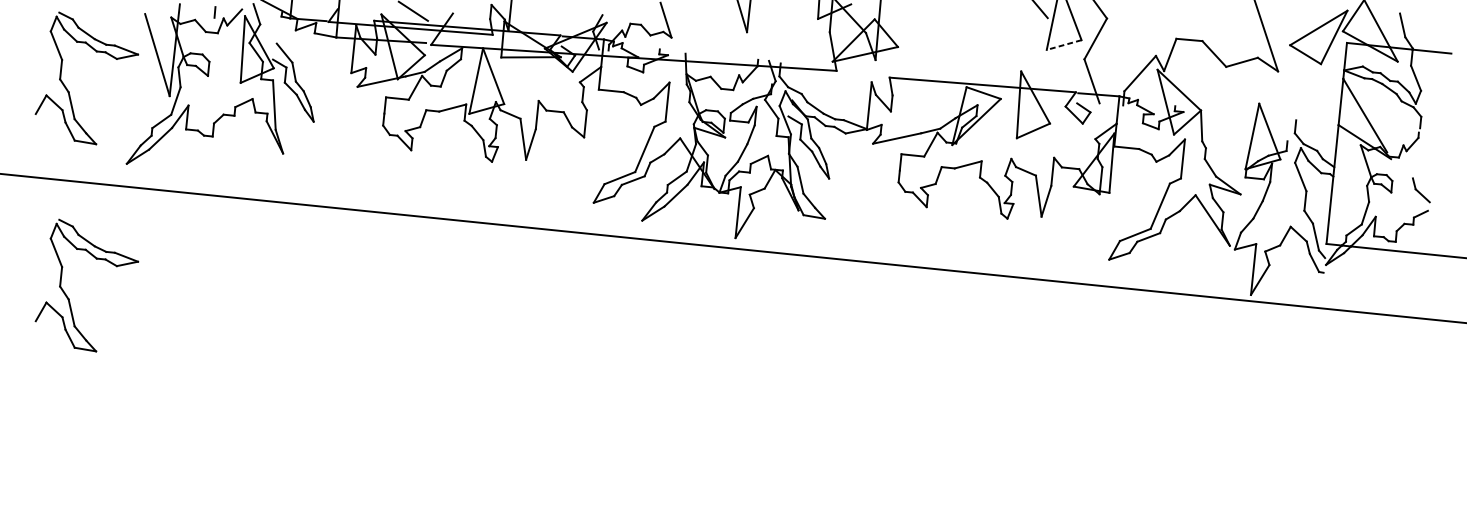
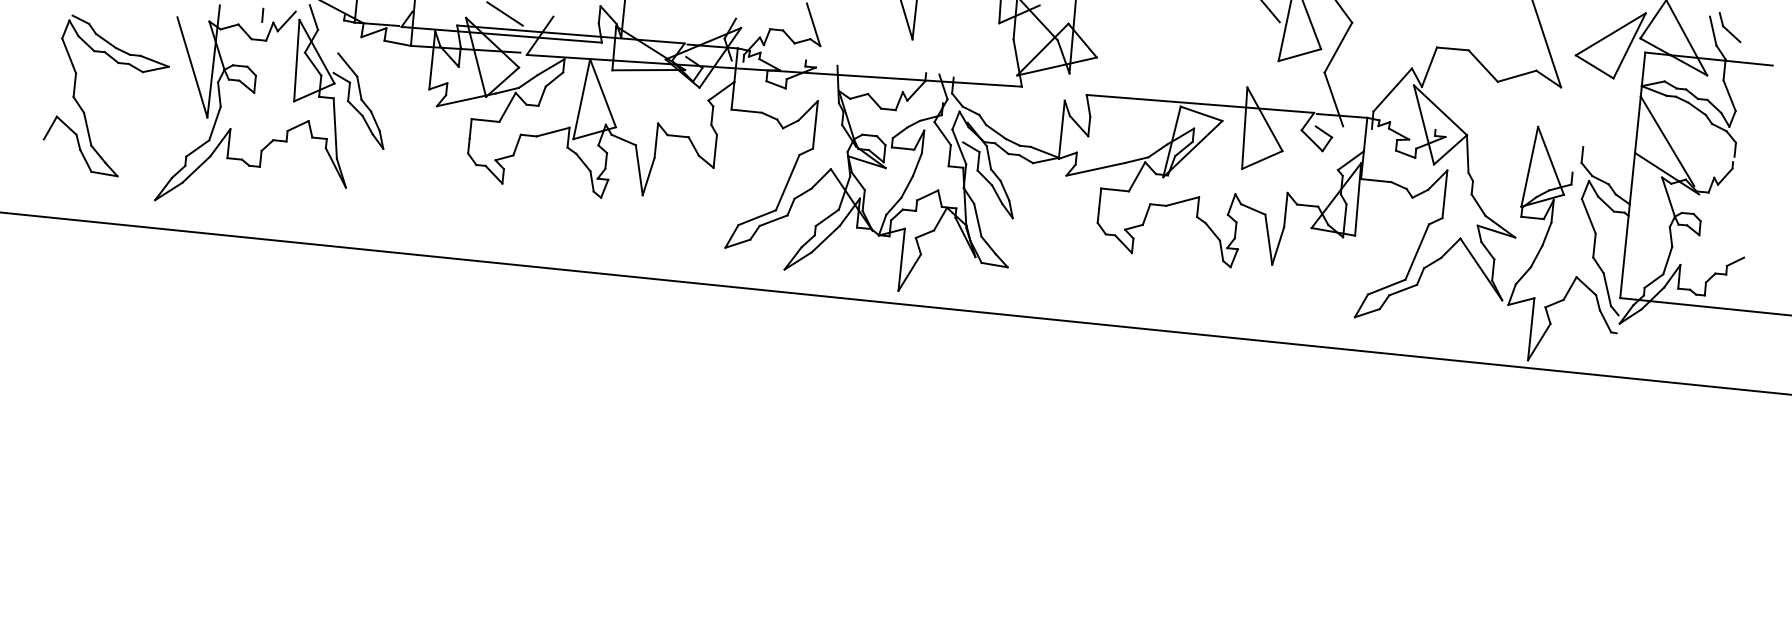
line: (1063, 45) -> (1299, 55), dashed -> solid
part: (1420, 190) -> (1729, 27), moved
part: (69, 298) -> (84, 364), removed

